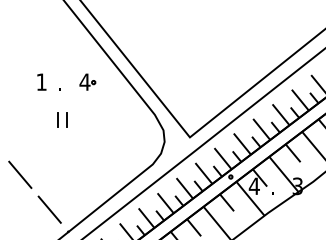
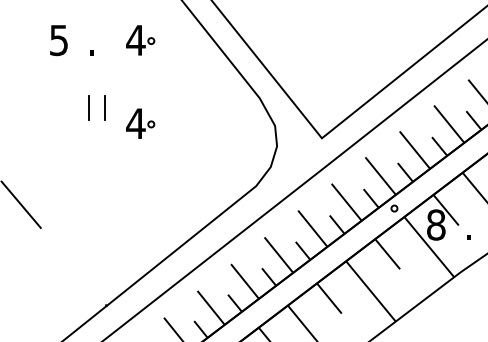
text: (41, 81) -> (58, 39), 1 -> 5
part: (87, 128) -> (140, 122), added
text: (253, 186) -> (434, 225), 4 -> 8
line: (49, 209) -> (72, 266), removed

